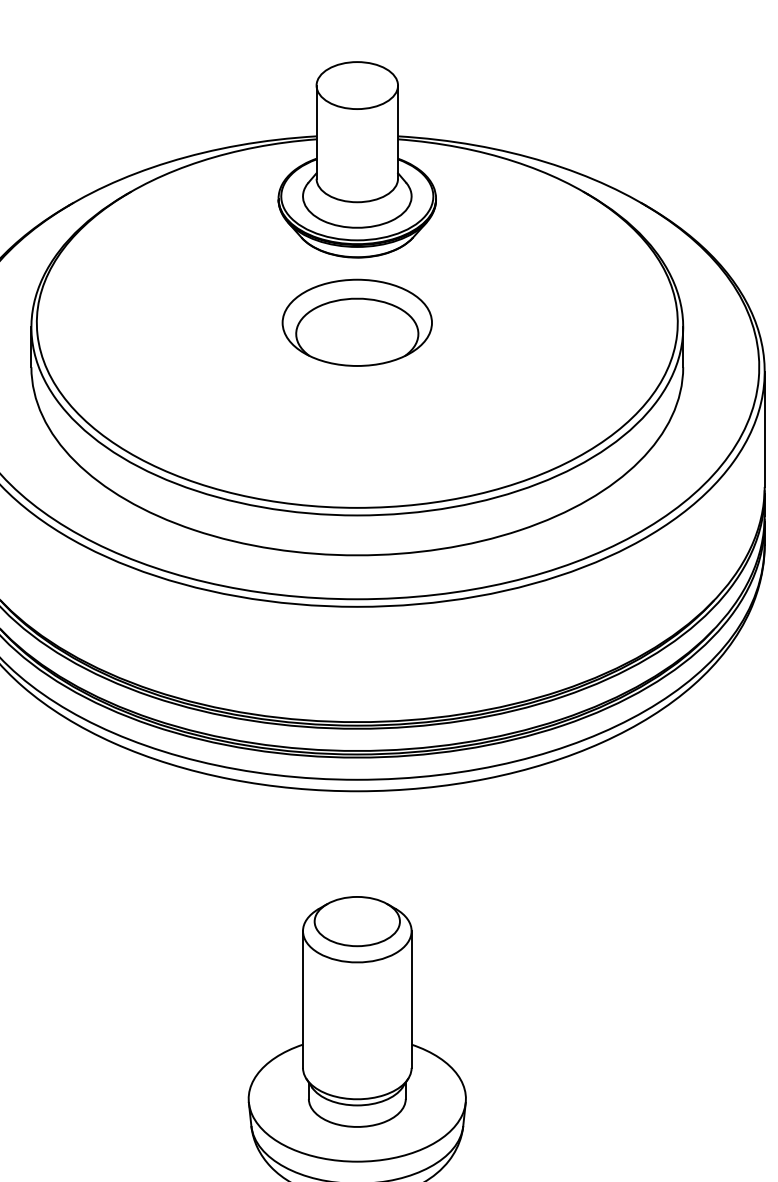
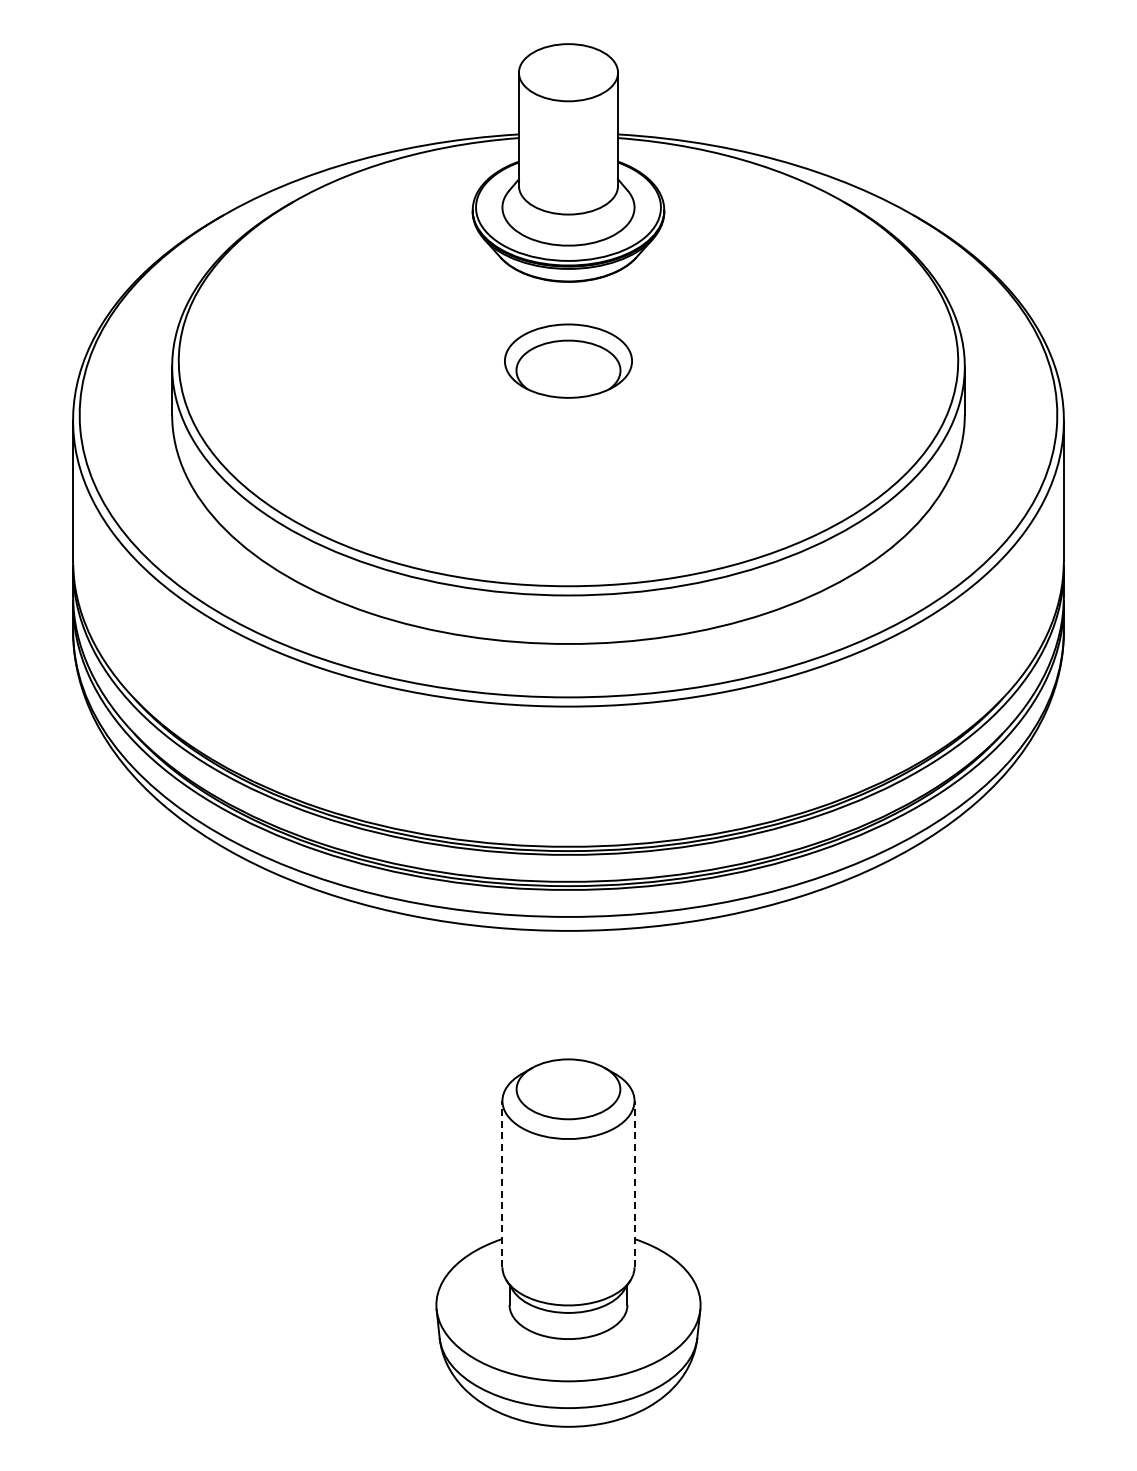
part: (357, 322) -> (568, 360), size x0.7
line: (303, 998) -> (502, 1183), solid -> dashed
line: (411, 998) -> (634, 1183), solid -> dashed

